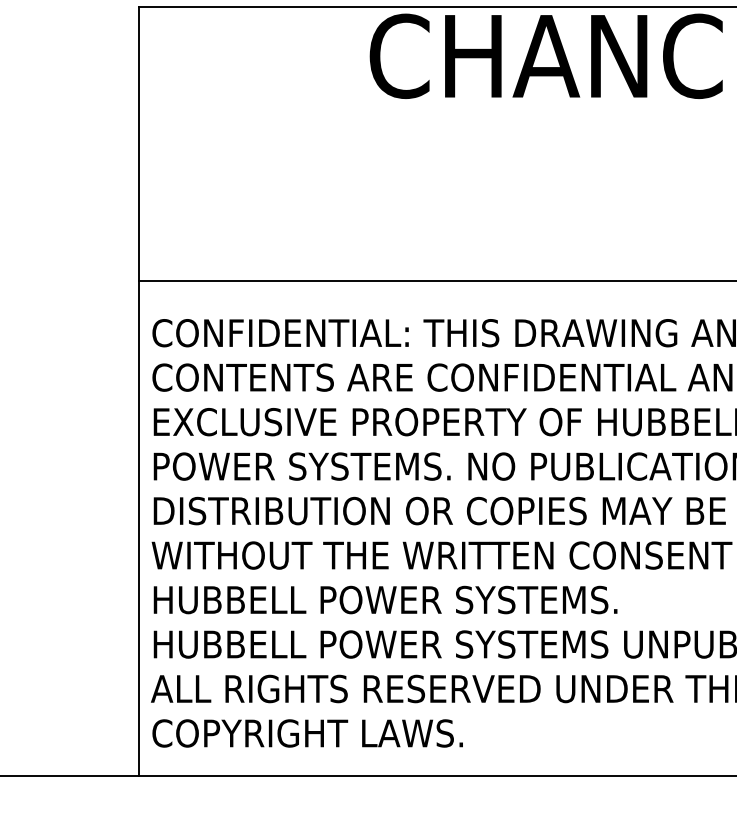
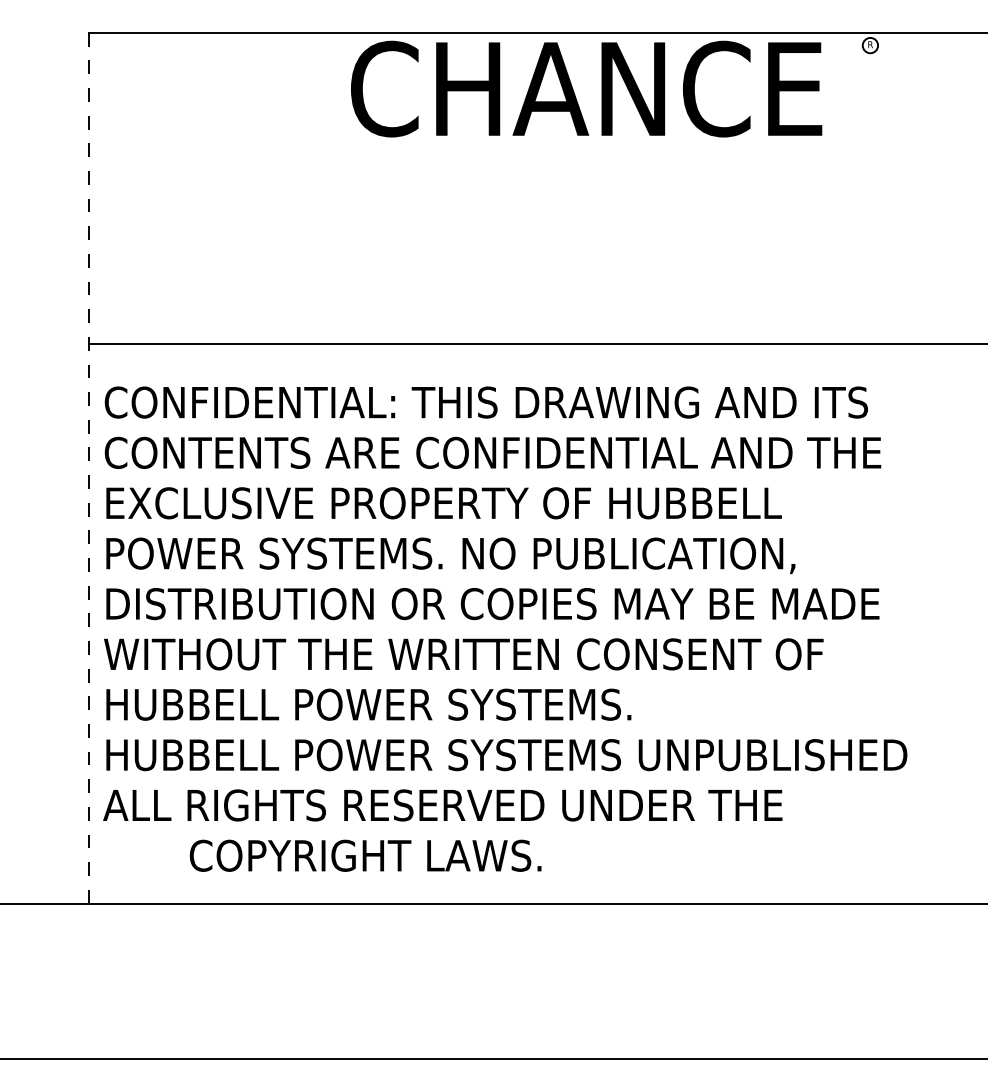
line: (138, 390) -> (89, 467), solid -> dashed
text: (307, 733) -> (365, 855), moved

